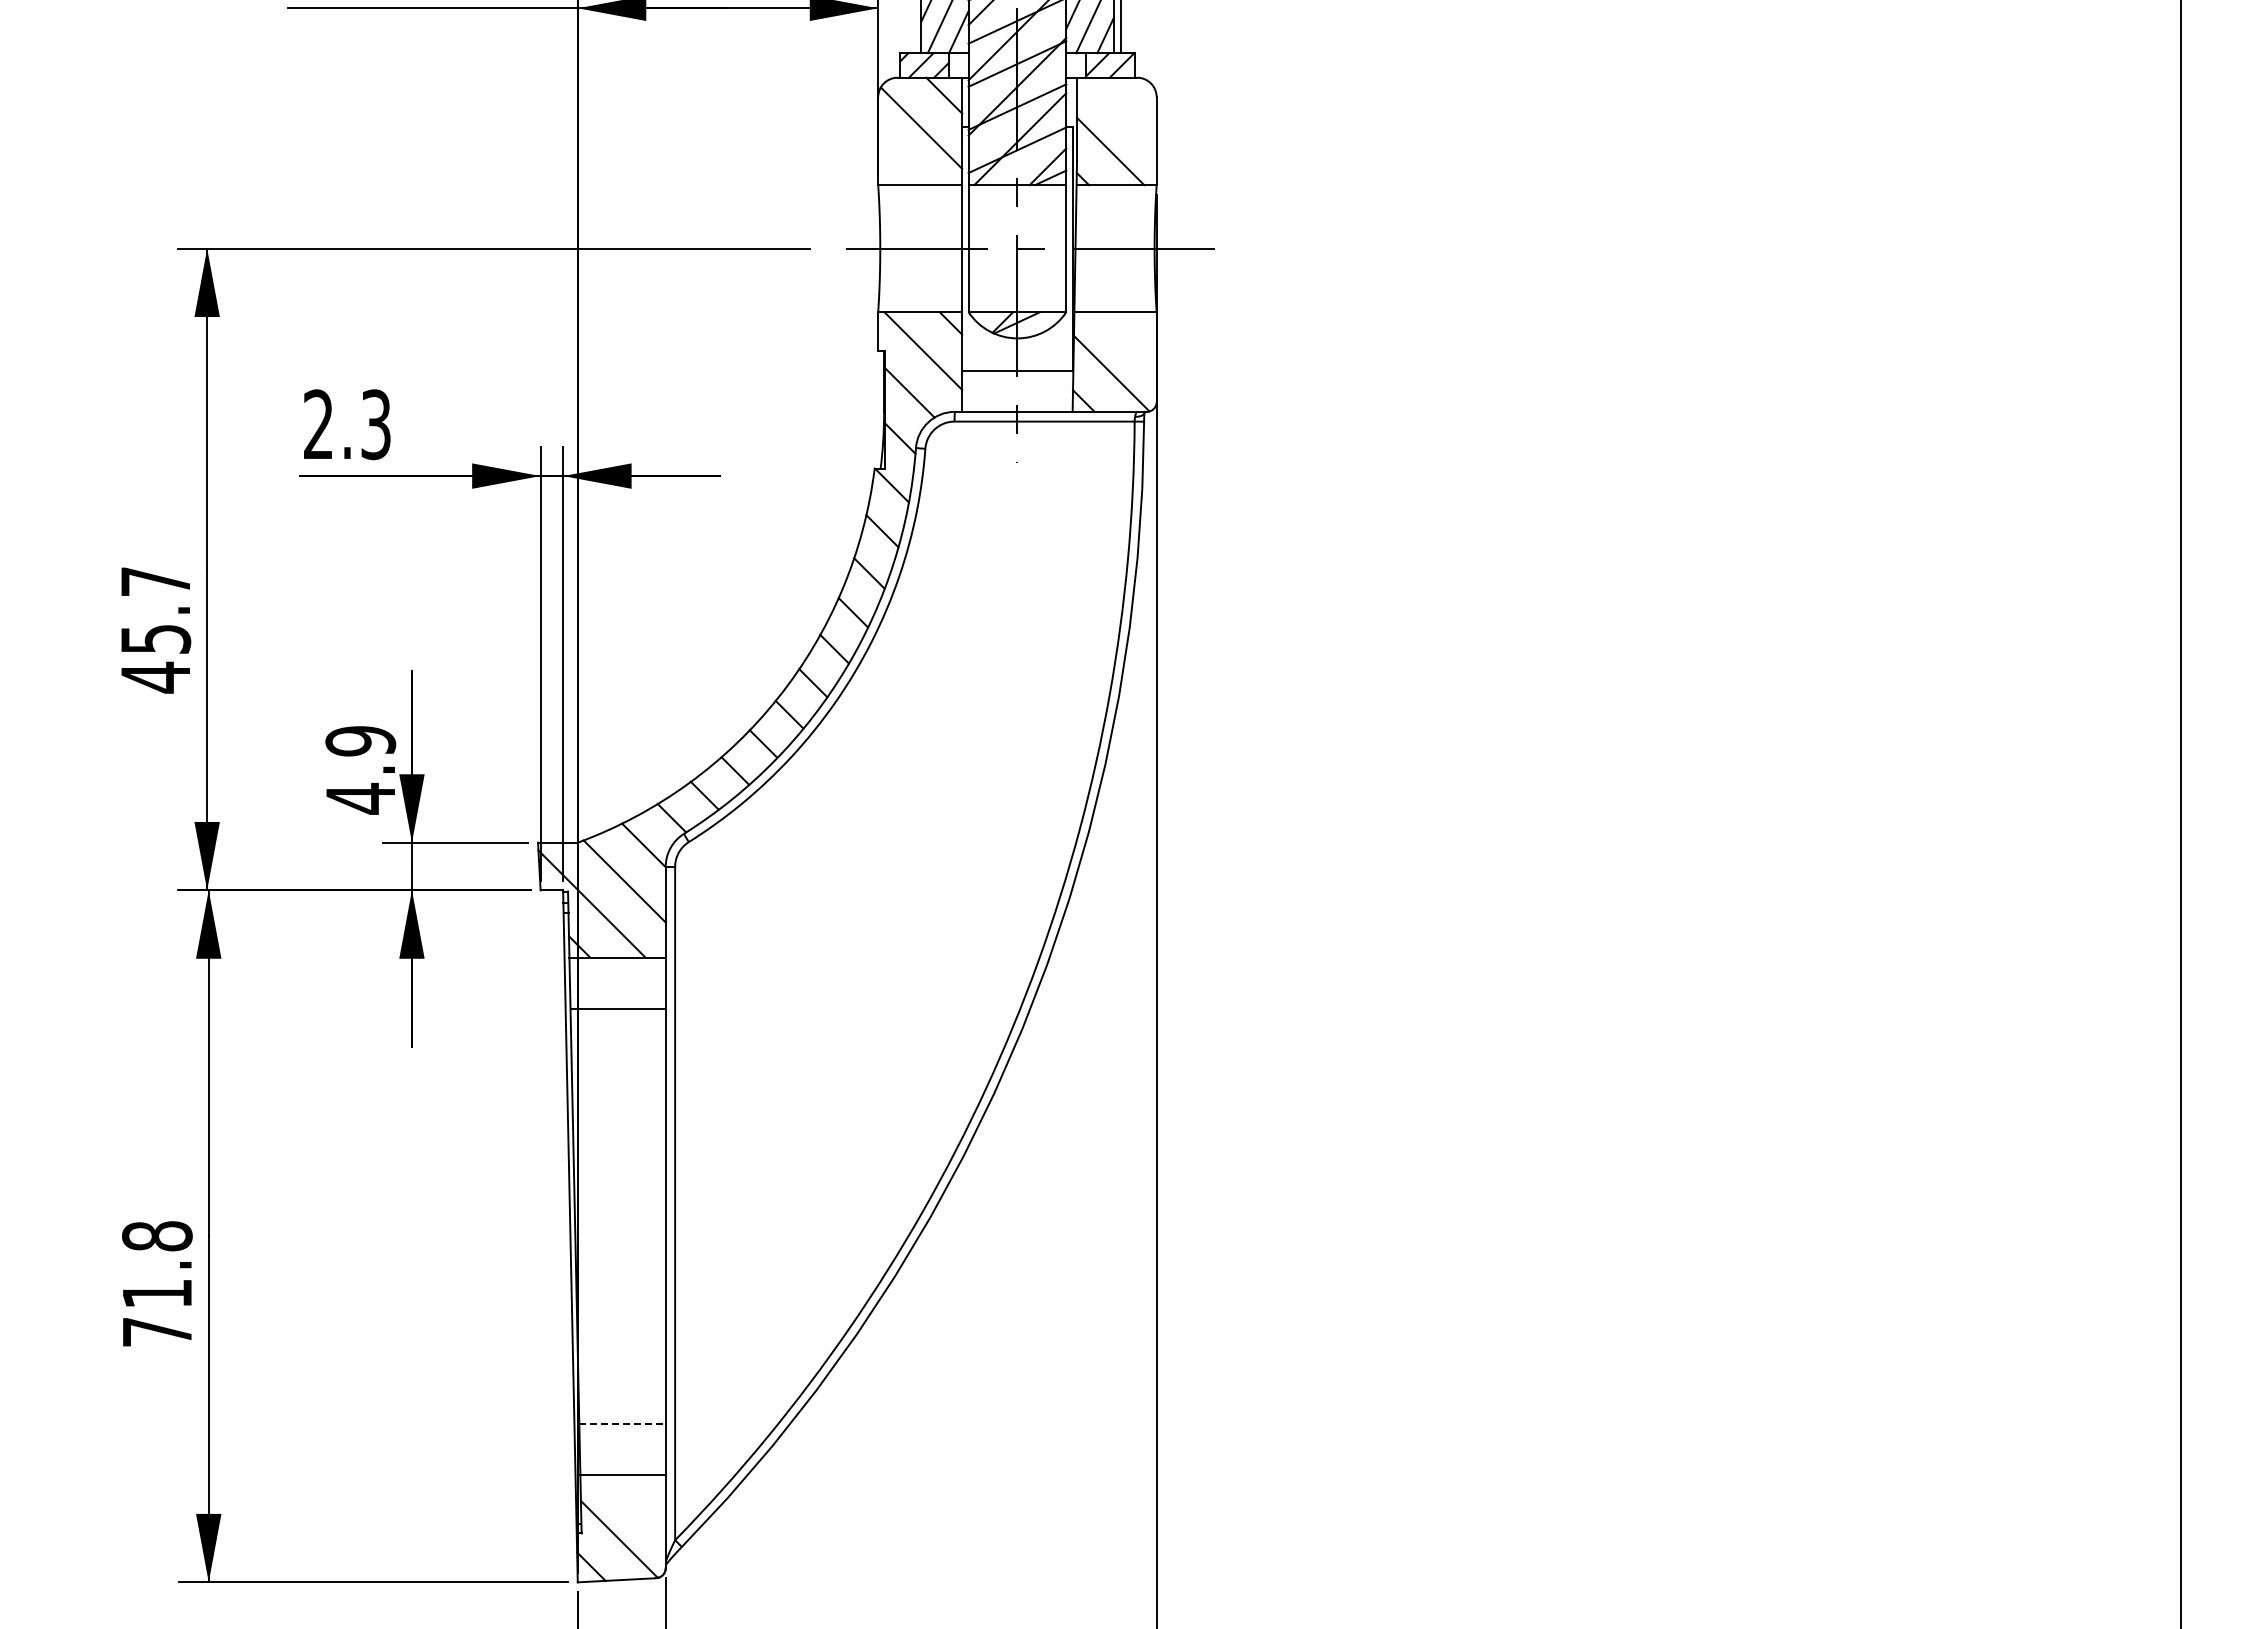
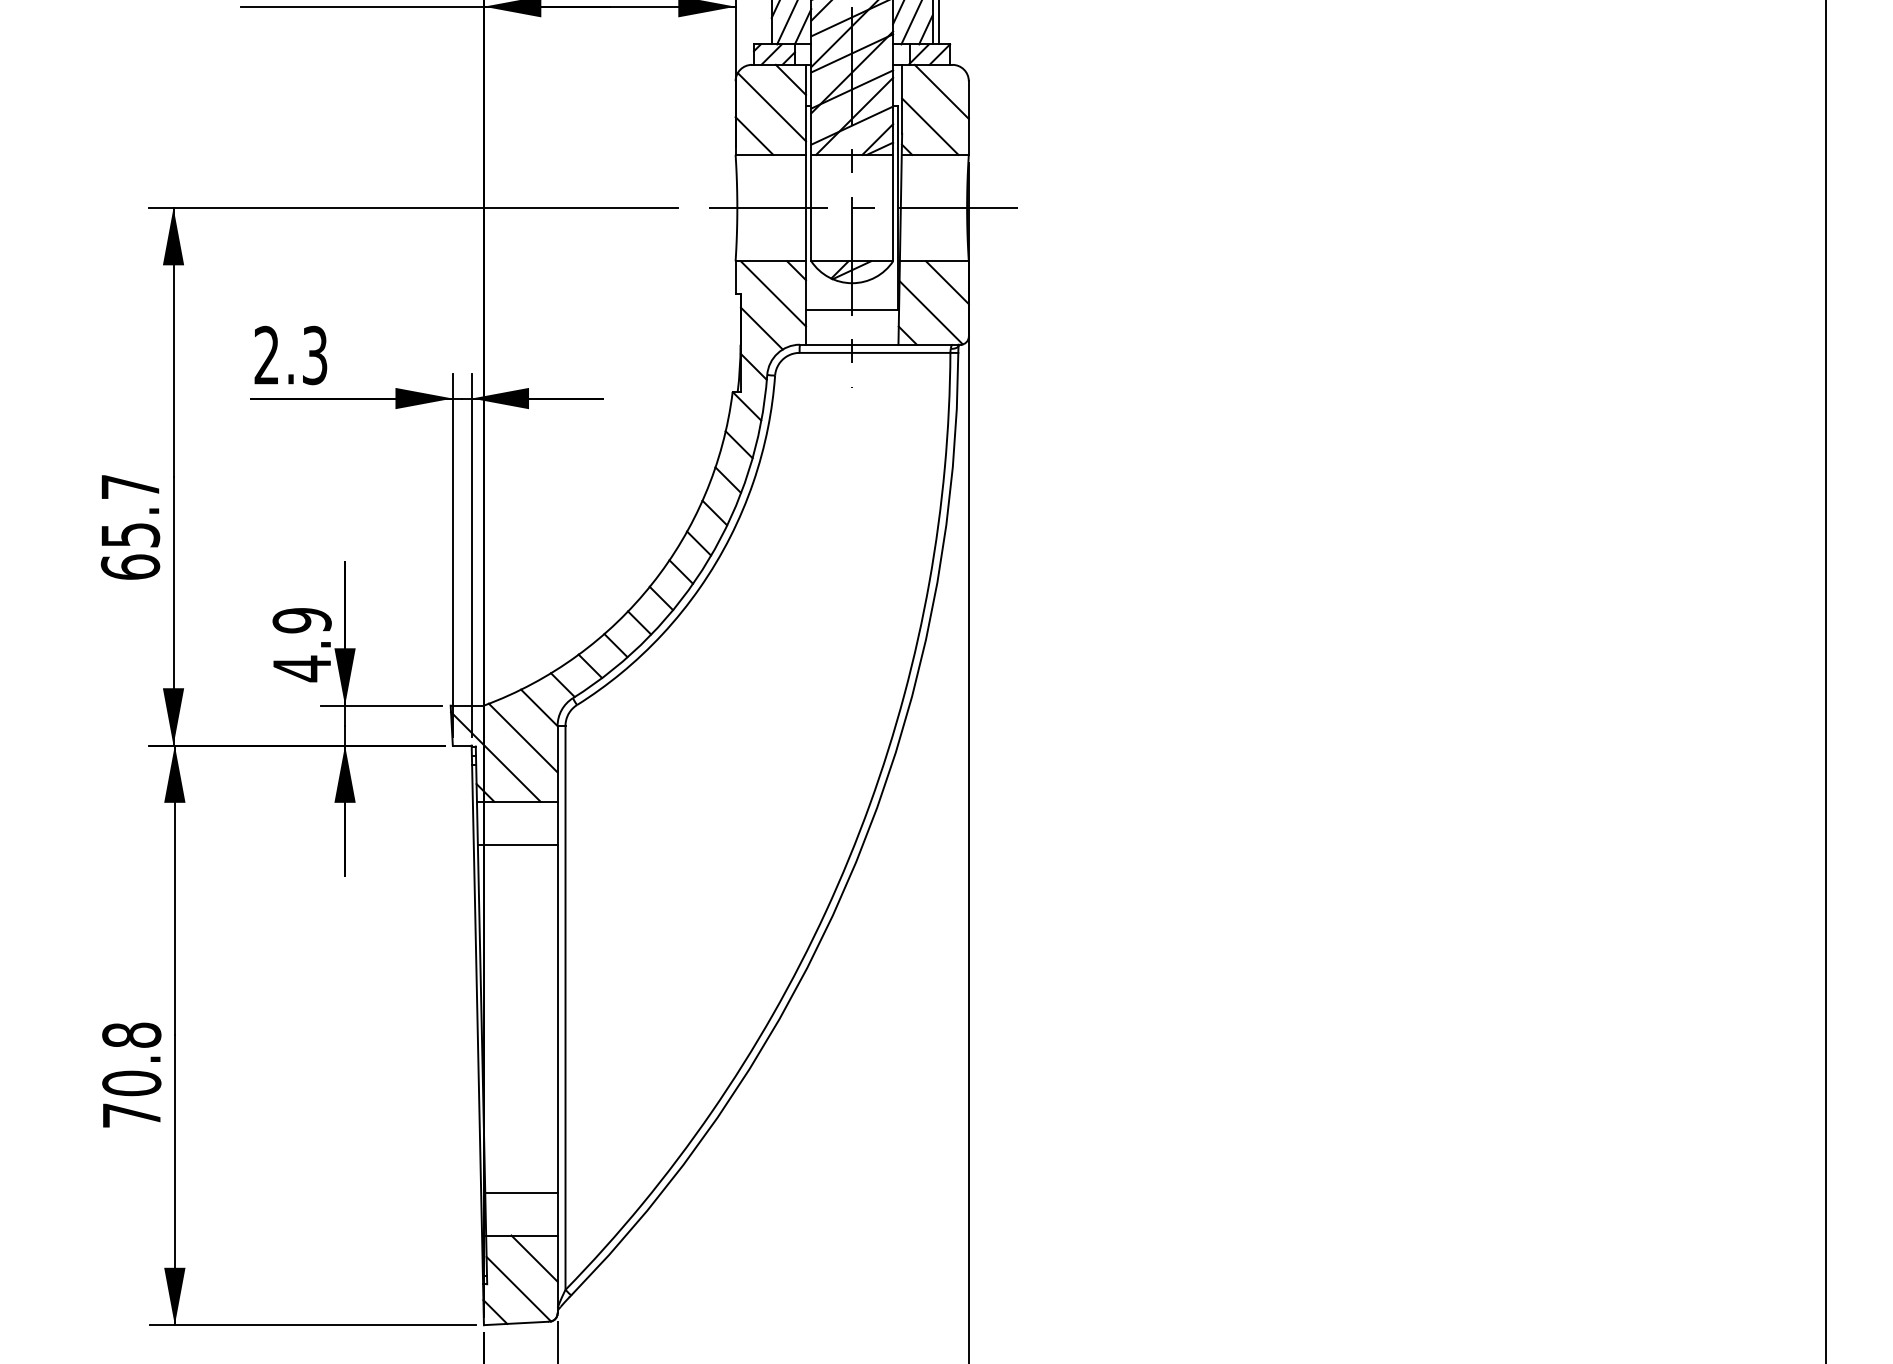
line: (1124, 109) -> (941, 91), added
line: (900, 162) -> (754, 135), added
line: (1130, 337) -> (946, 282), added
text: (155, 677) -> (130, 567), 45.7 -> 65.7
text: (157, 1293) -> (131, 1083), 71.8 -> 70.8
line: (623, 1424) -> (522, 1192), dashed -> solid
line: (637, 1502) -> (533, 1258), added

